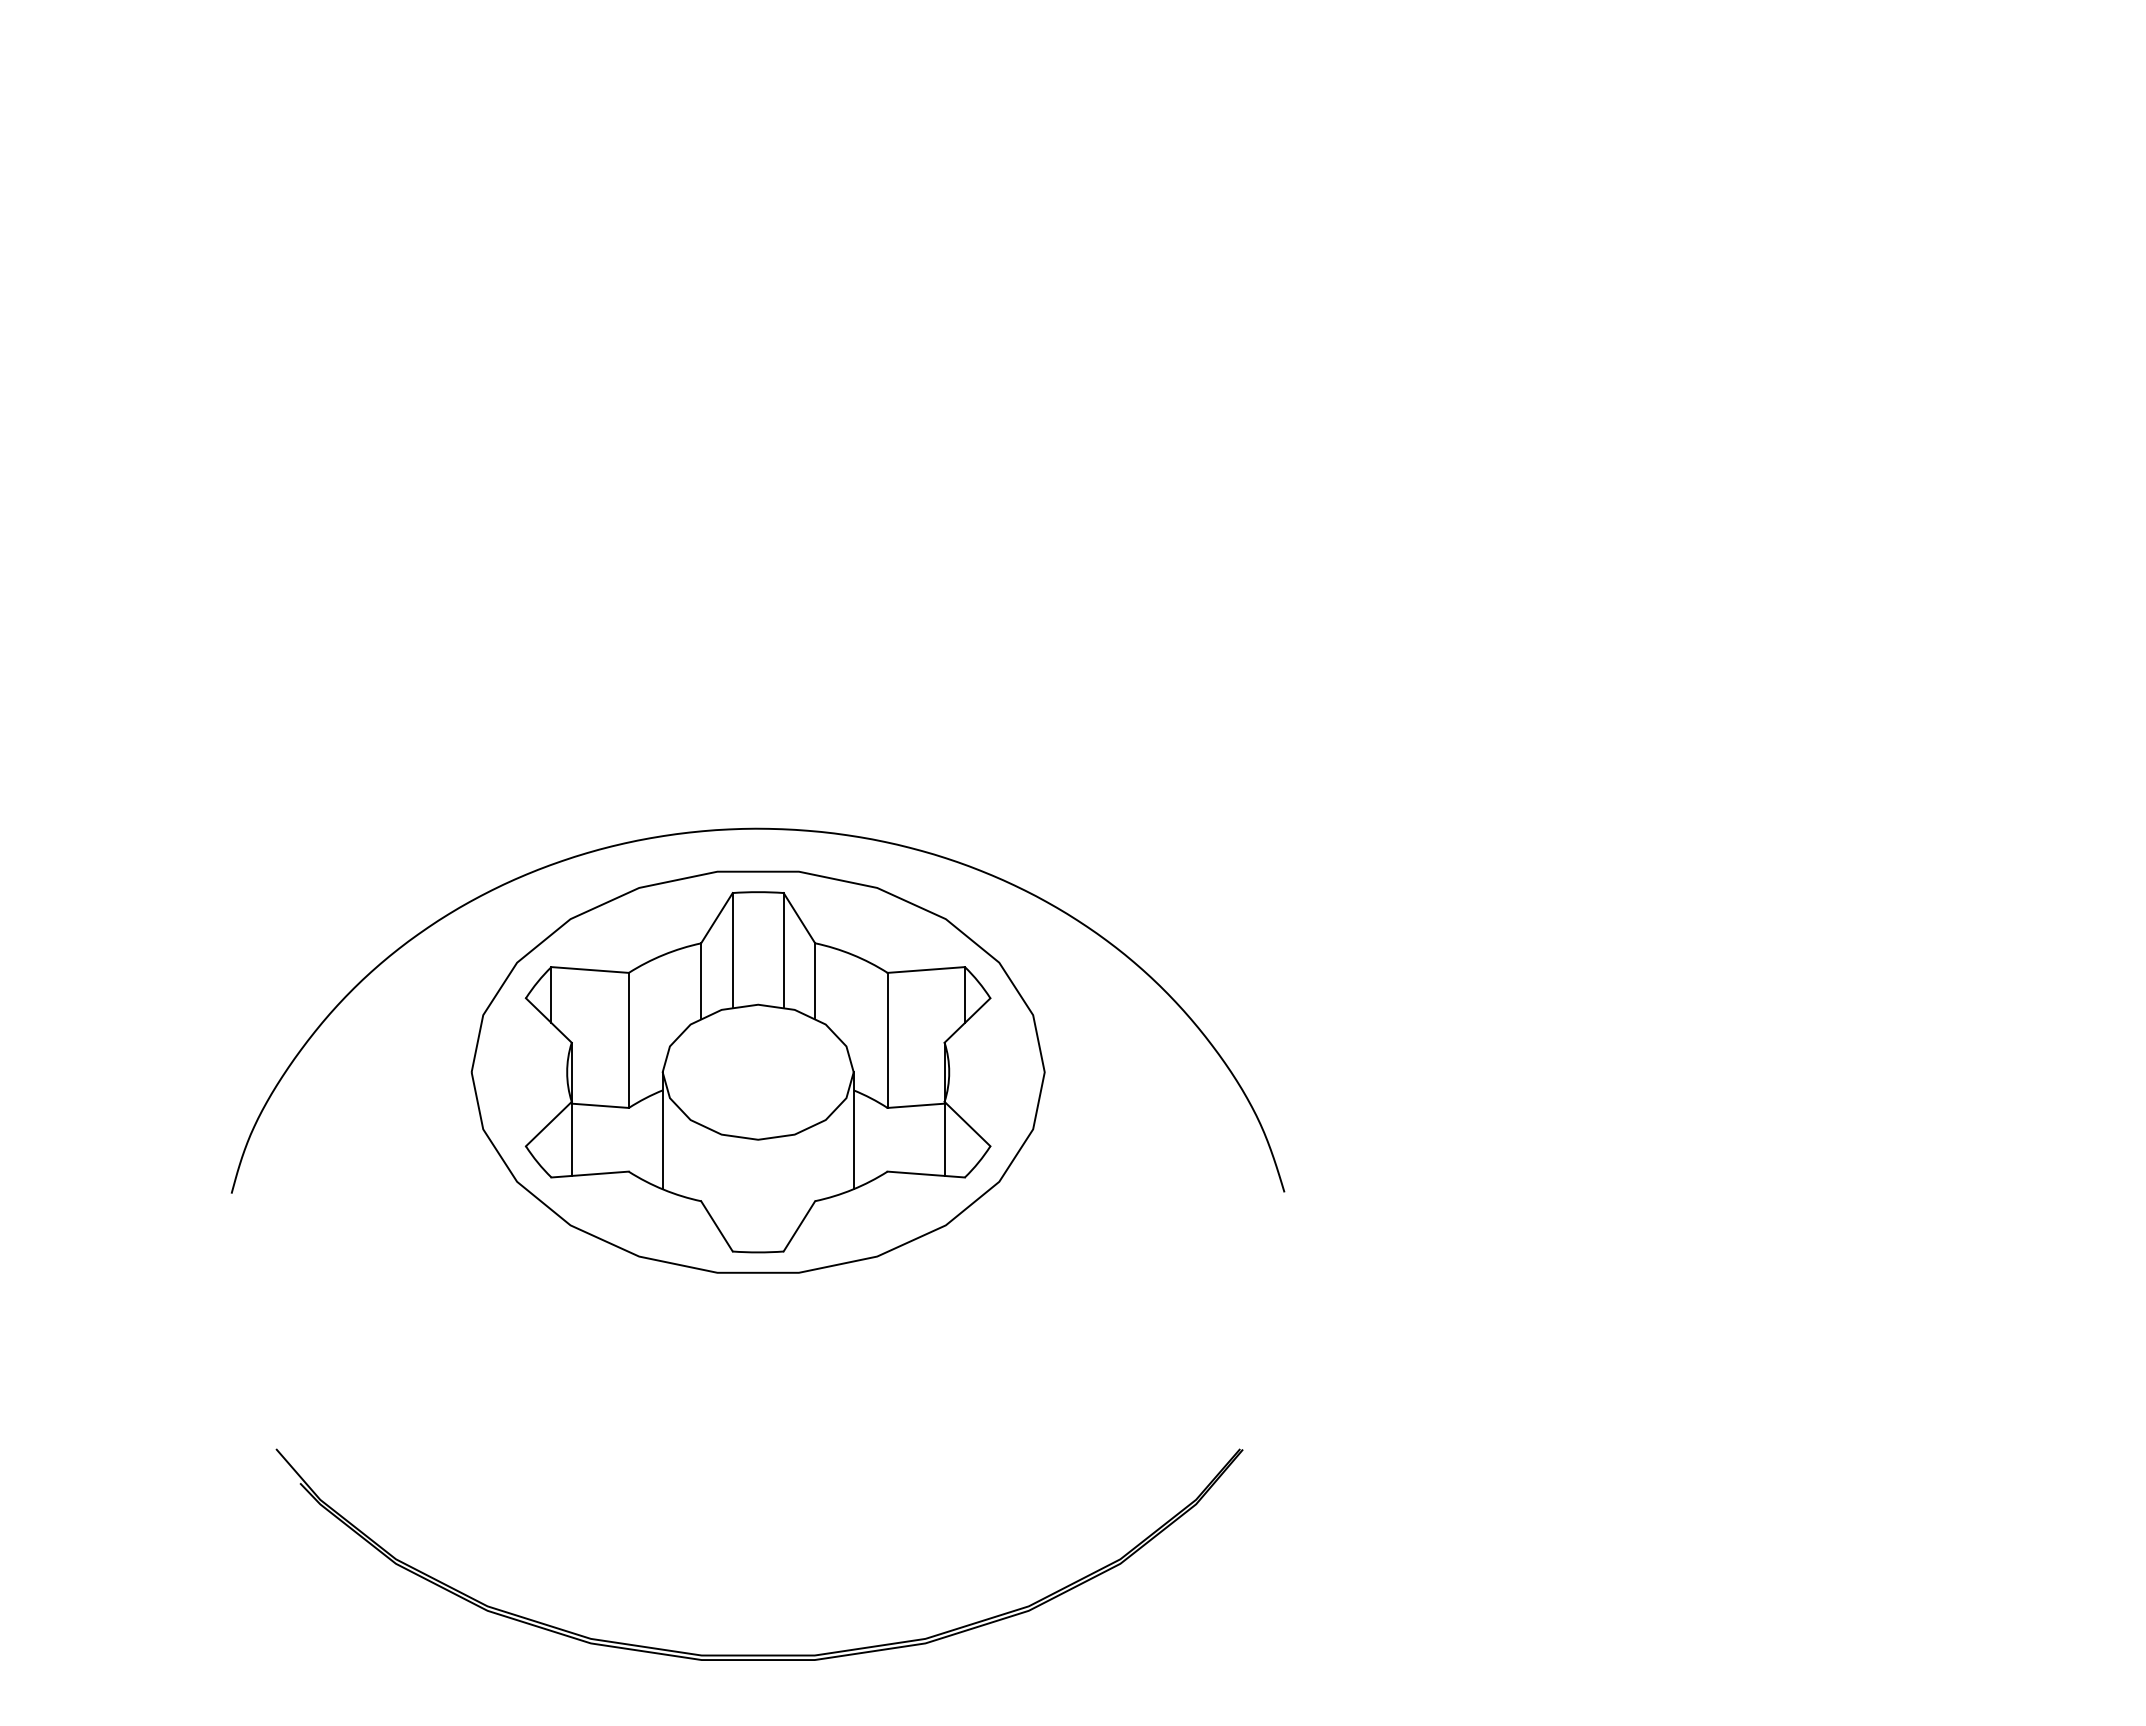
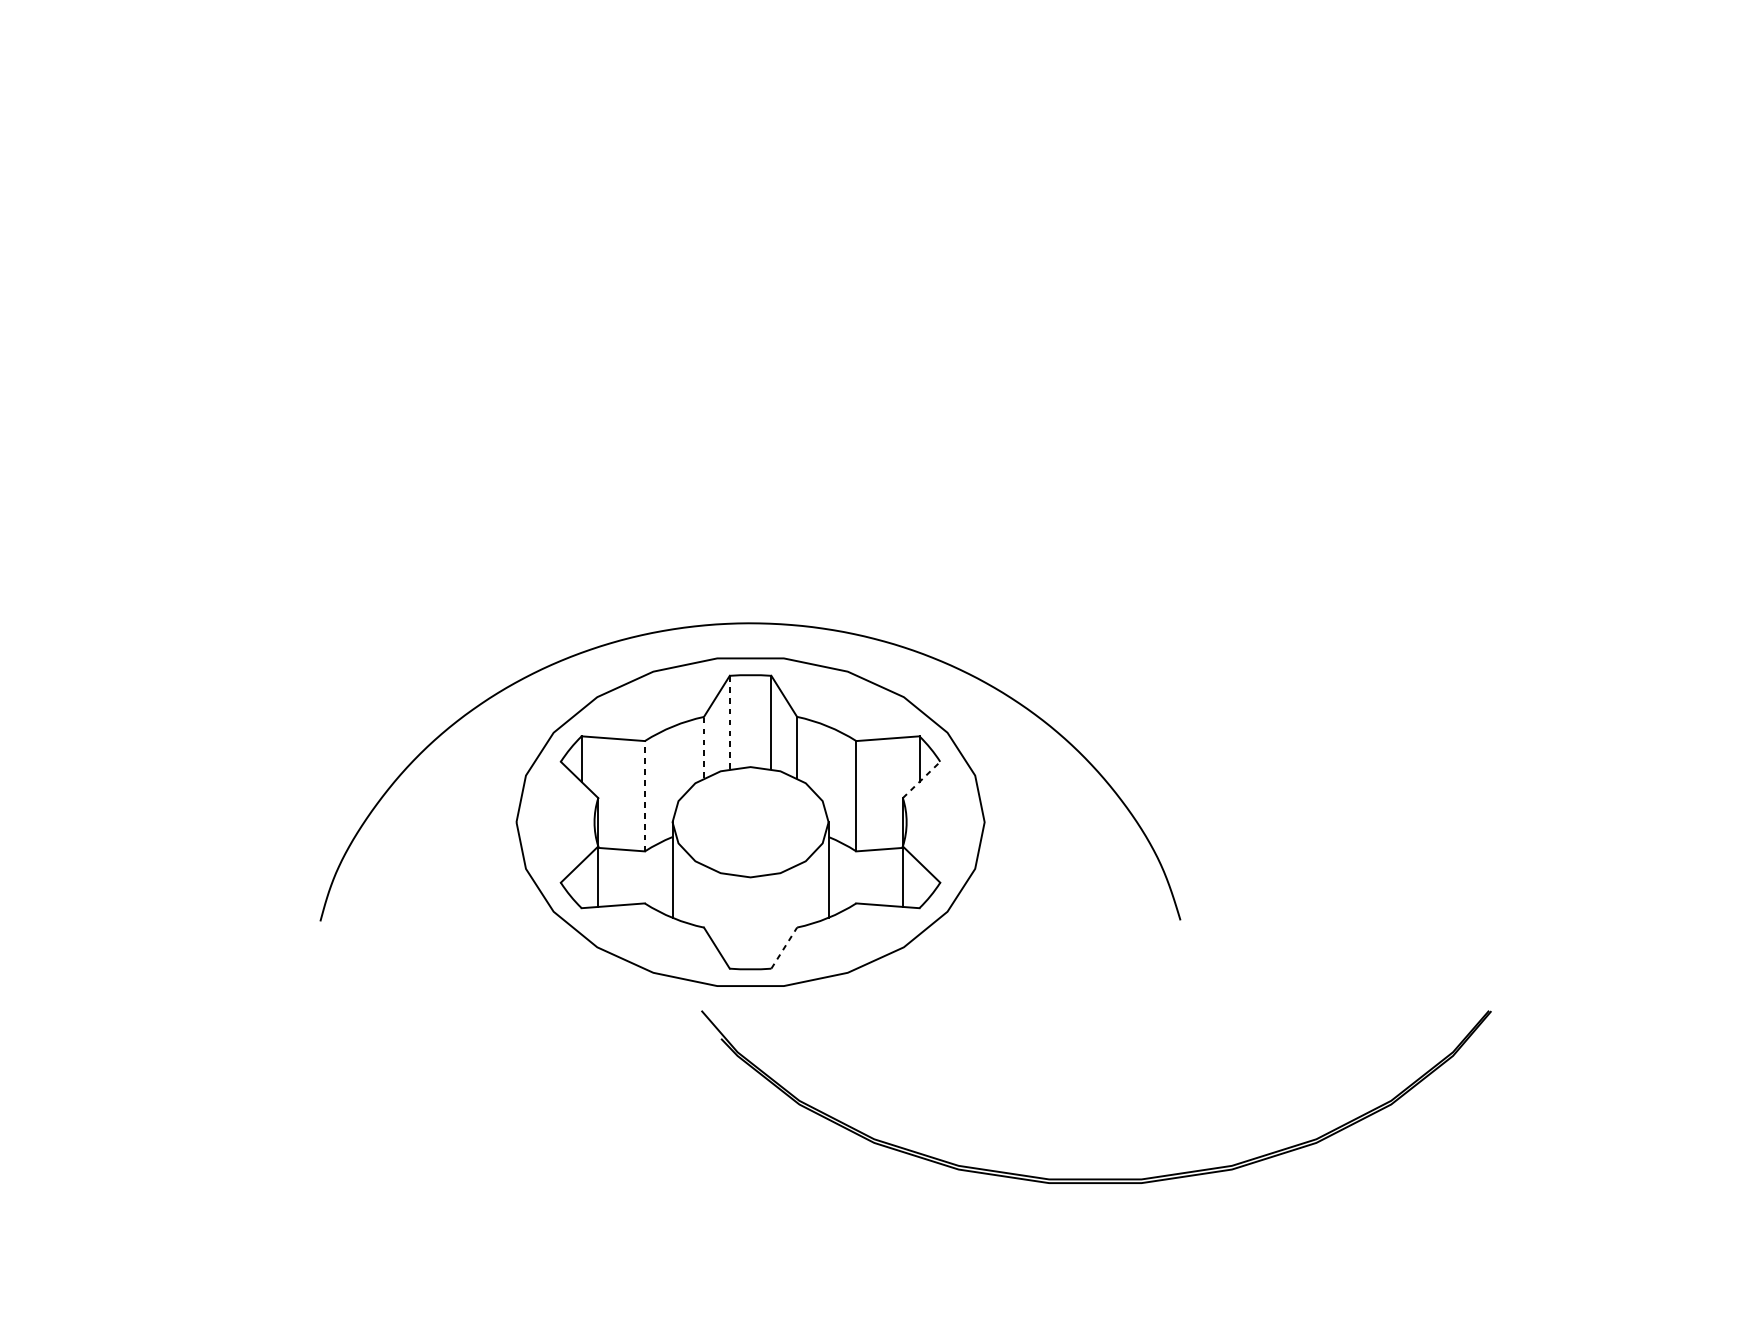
line: (732, 949) -> (729, 721), solid -> dashed
line: (701, 980) -> (704, 747), solid -> dashed
line: (967, 1020) -> (921, 779), solid -> dashed
line: (628, 1040) -> (644, 796), solid -> dashed
line: (799, 1226) -> (784, 948), solid -> dashed
part: (759, 1654) -> (1096, 1178), moved

